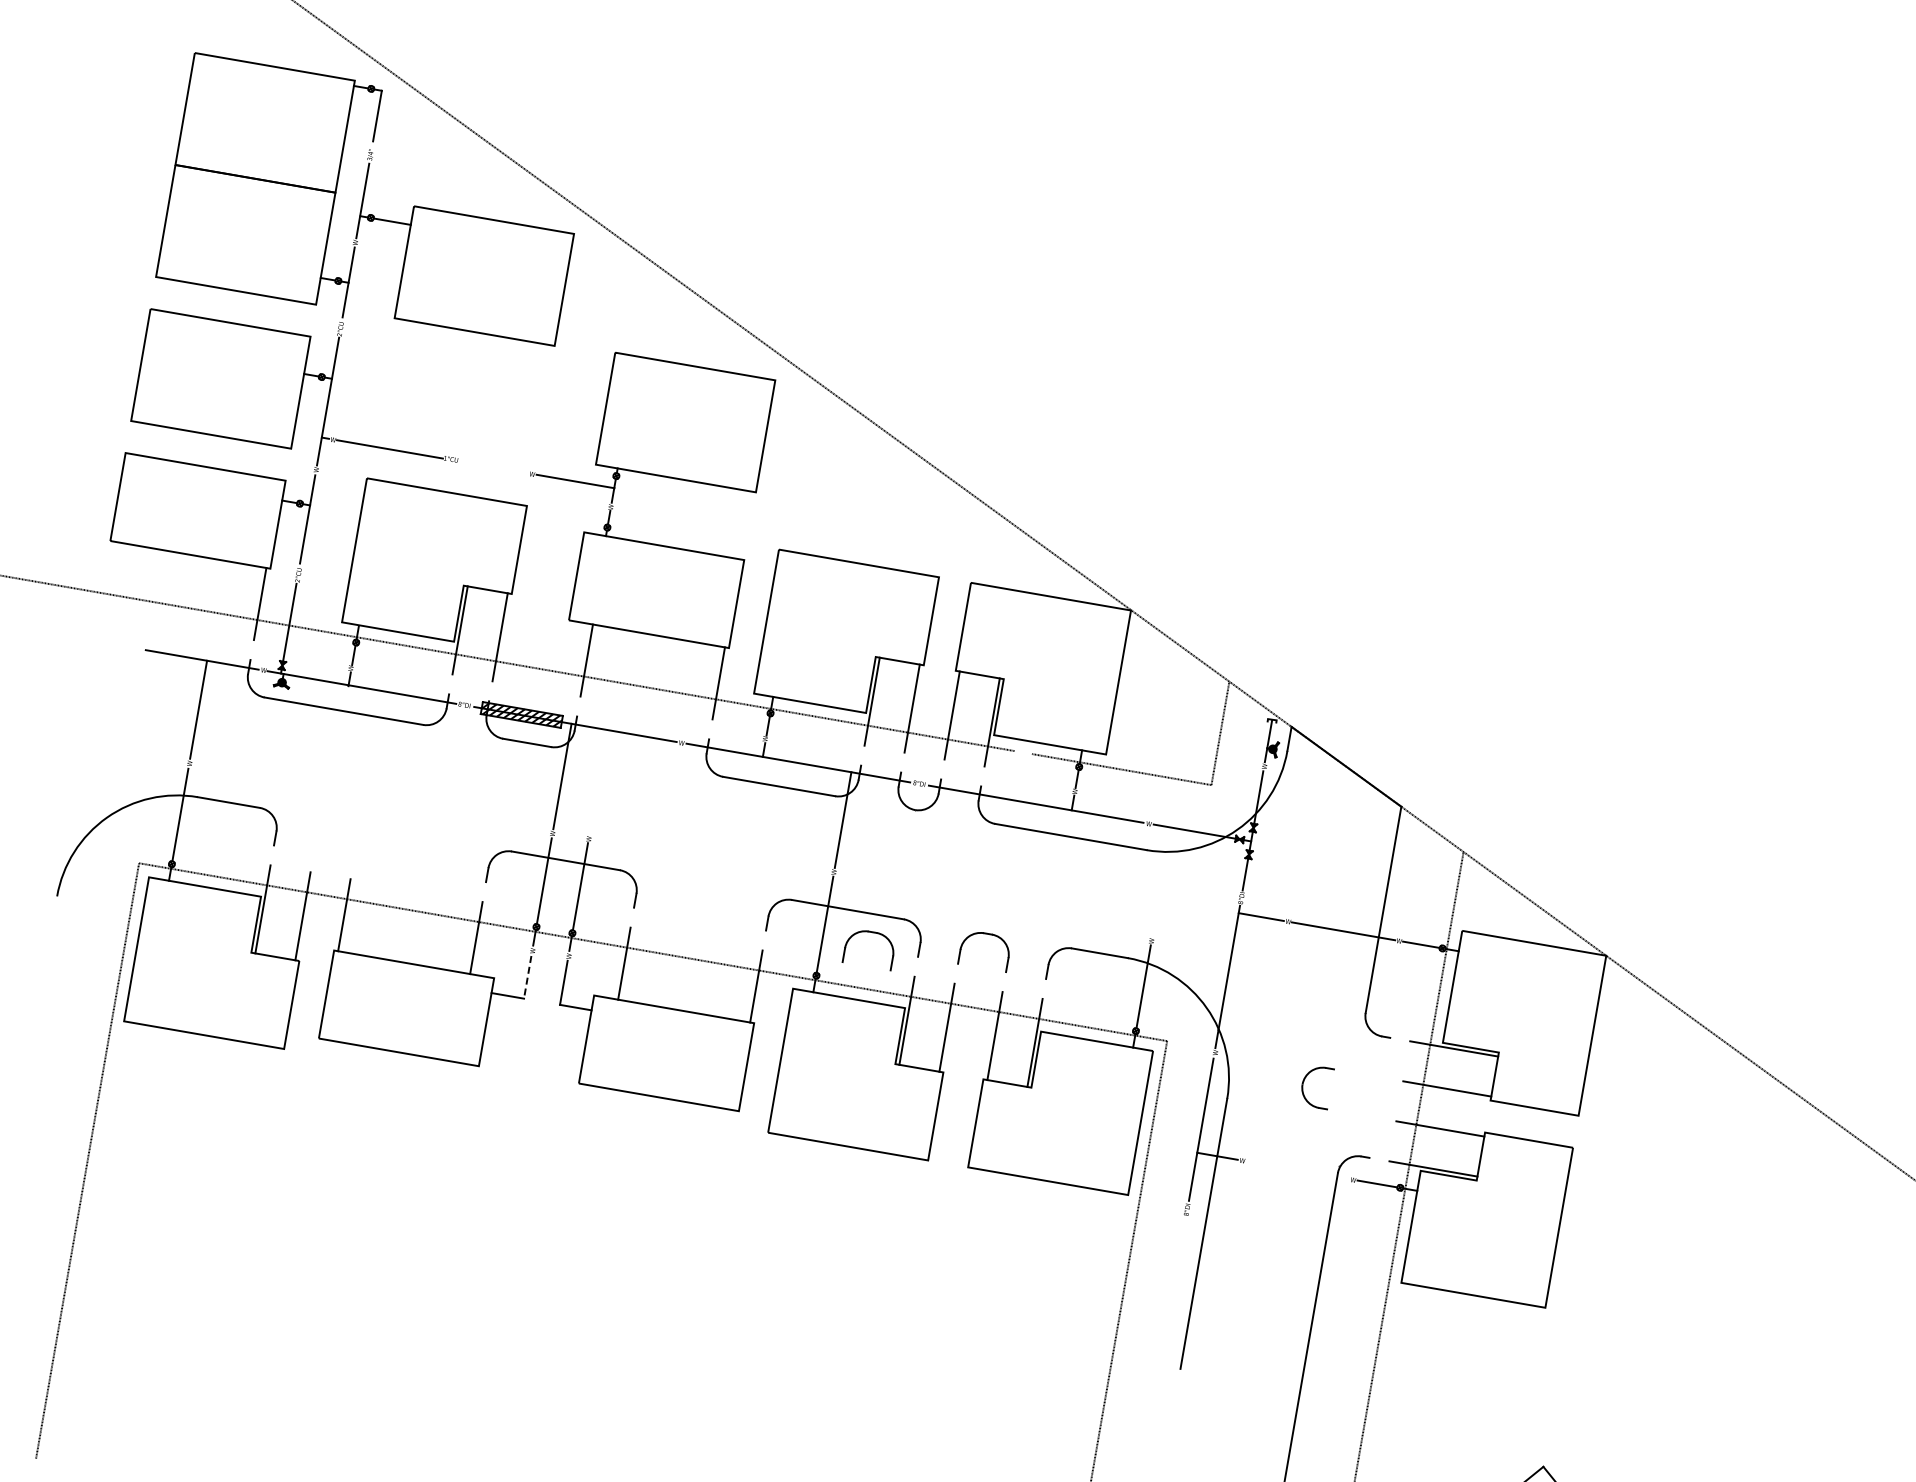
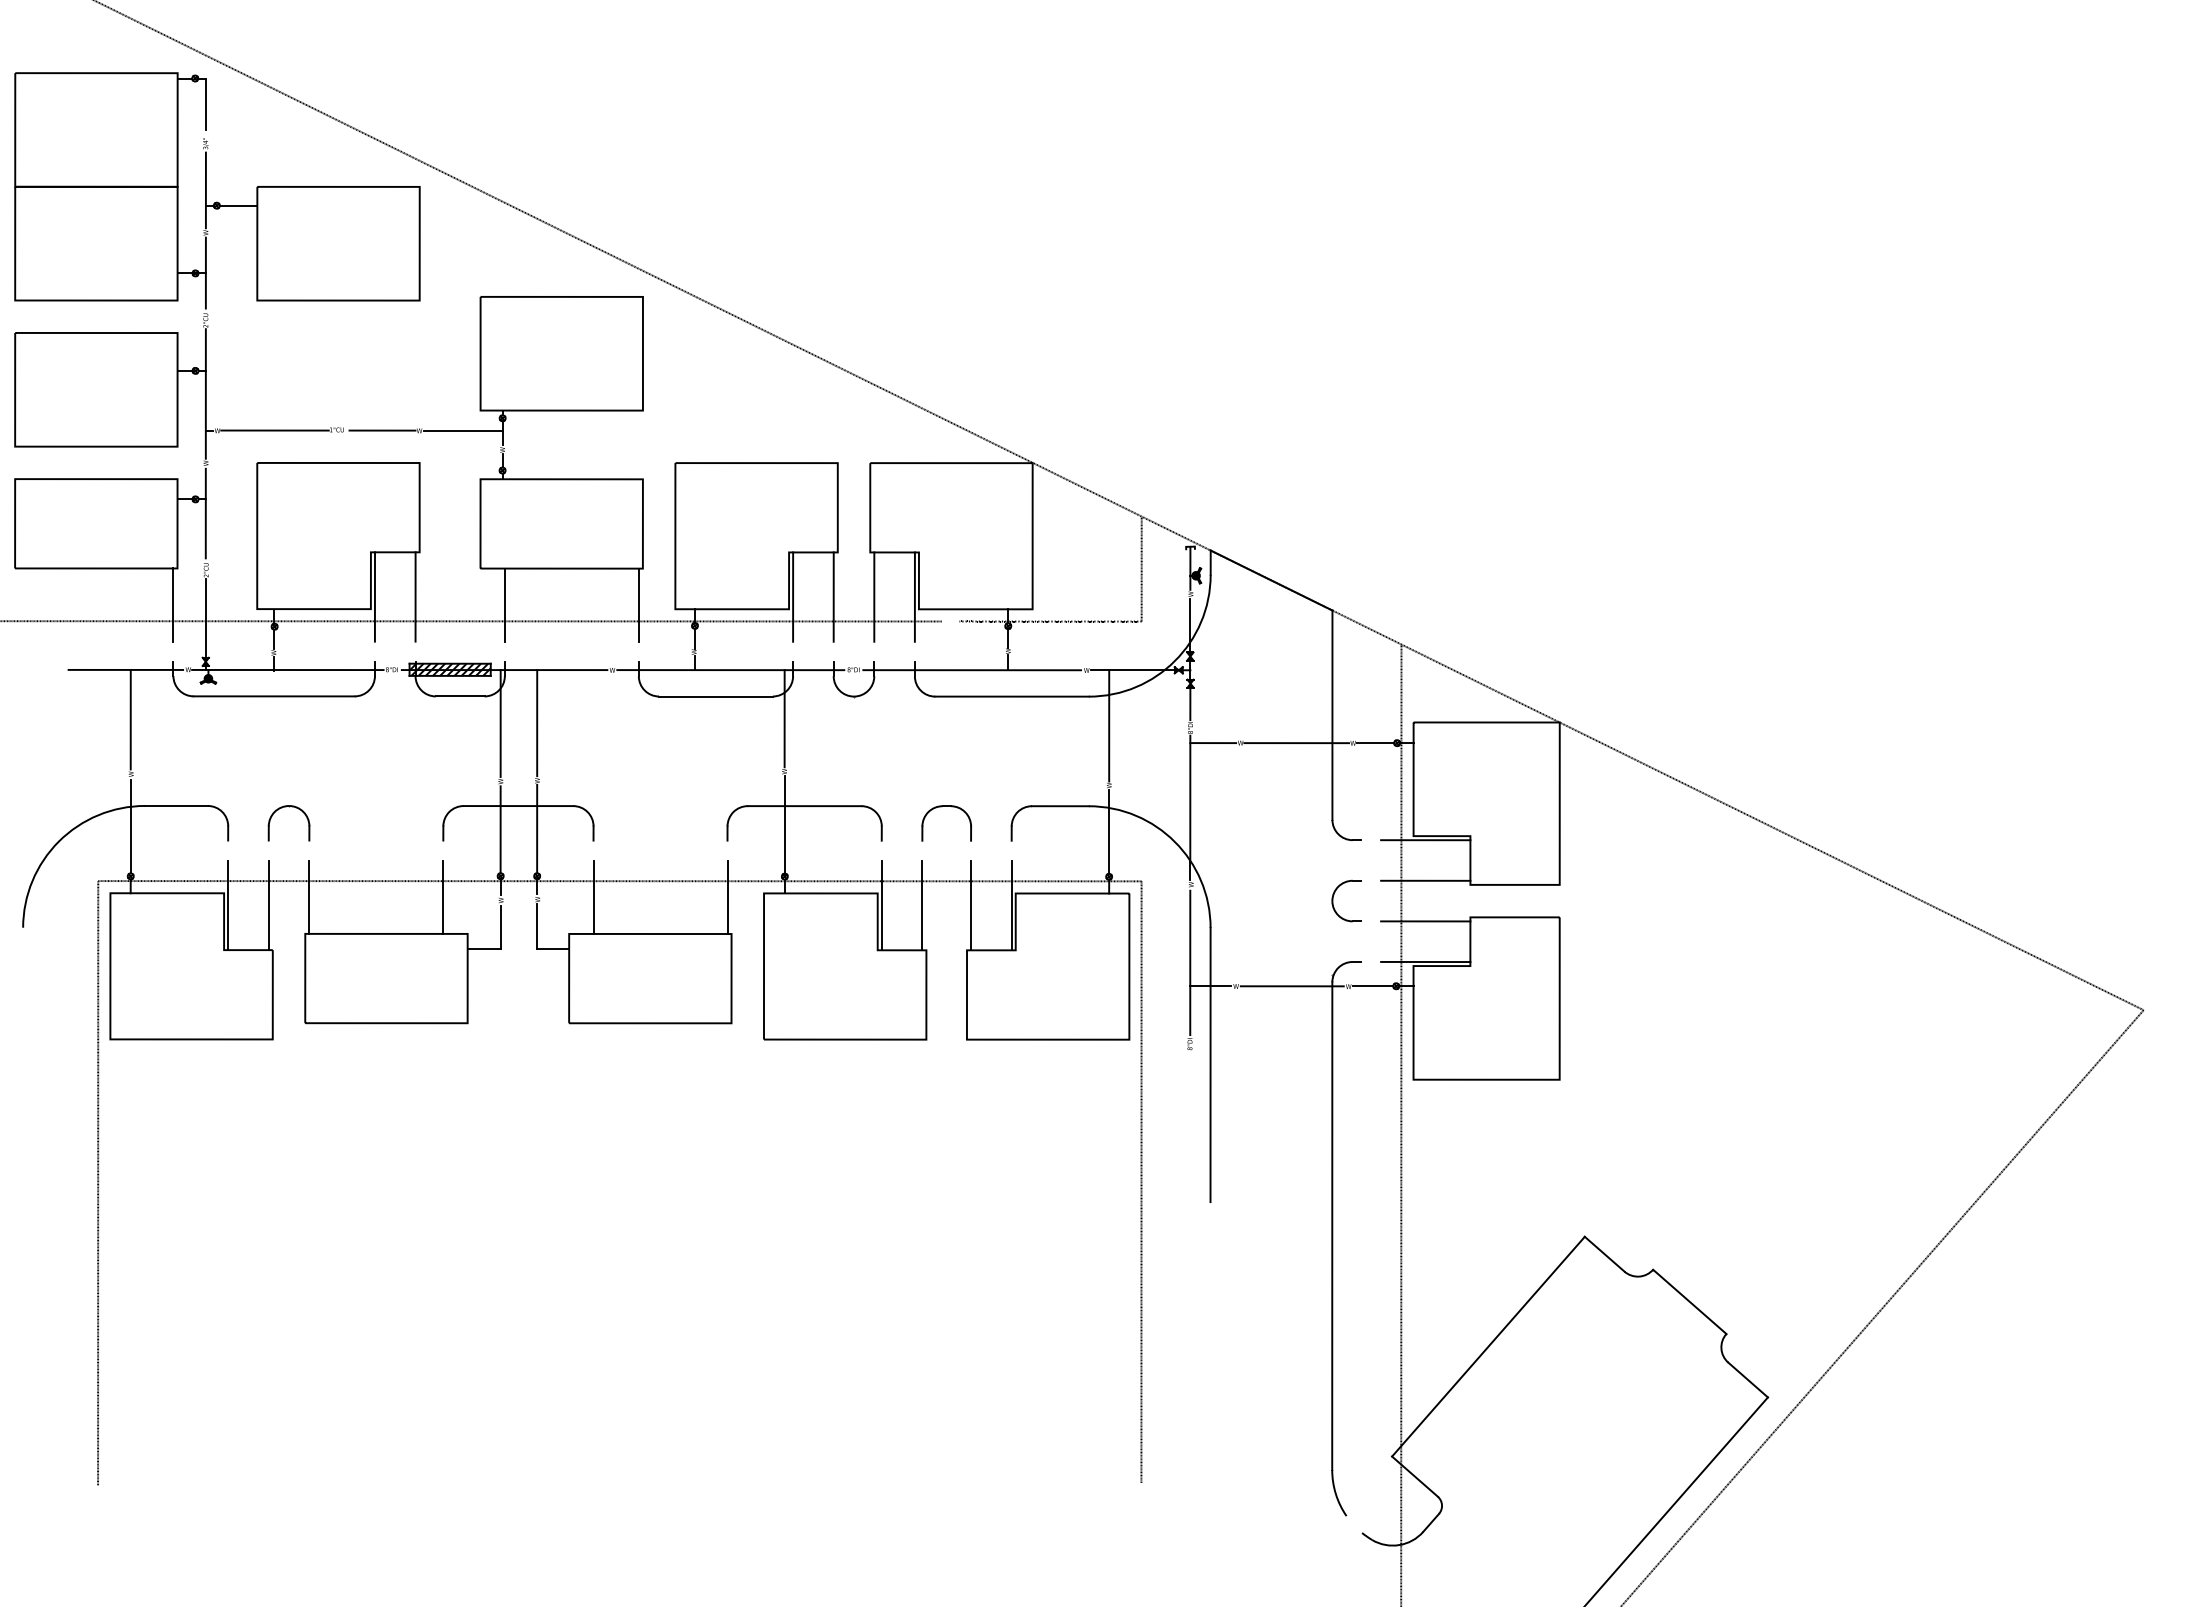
line: (495, 467) -> (382, 430), added
line: (598, 782) -> (537, 723), added
part: (340, 823) -> (289, 807), added
line: (1162, 882) -> (1109, 725), added
part: (868, 932) -> (828, 825), removed
line: (527, 977) -> (500, 927), dashed -> solid
part: (1305, 1079) -> (1334, 895), moved
line: (1297, 1170) -> (1291, 986), added

